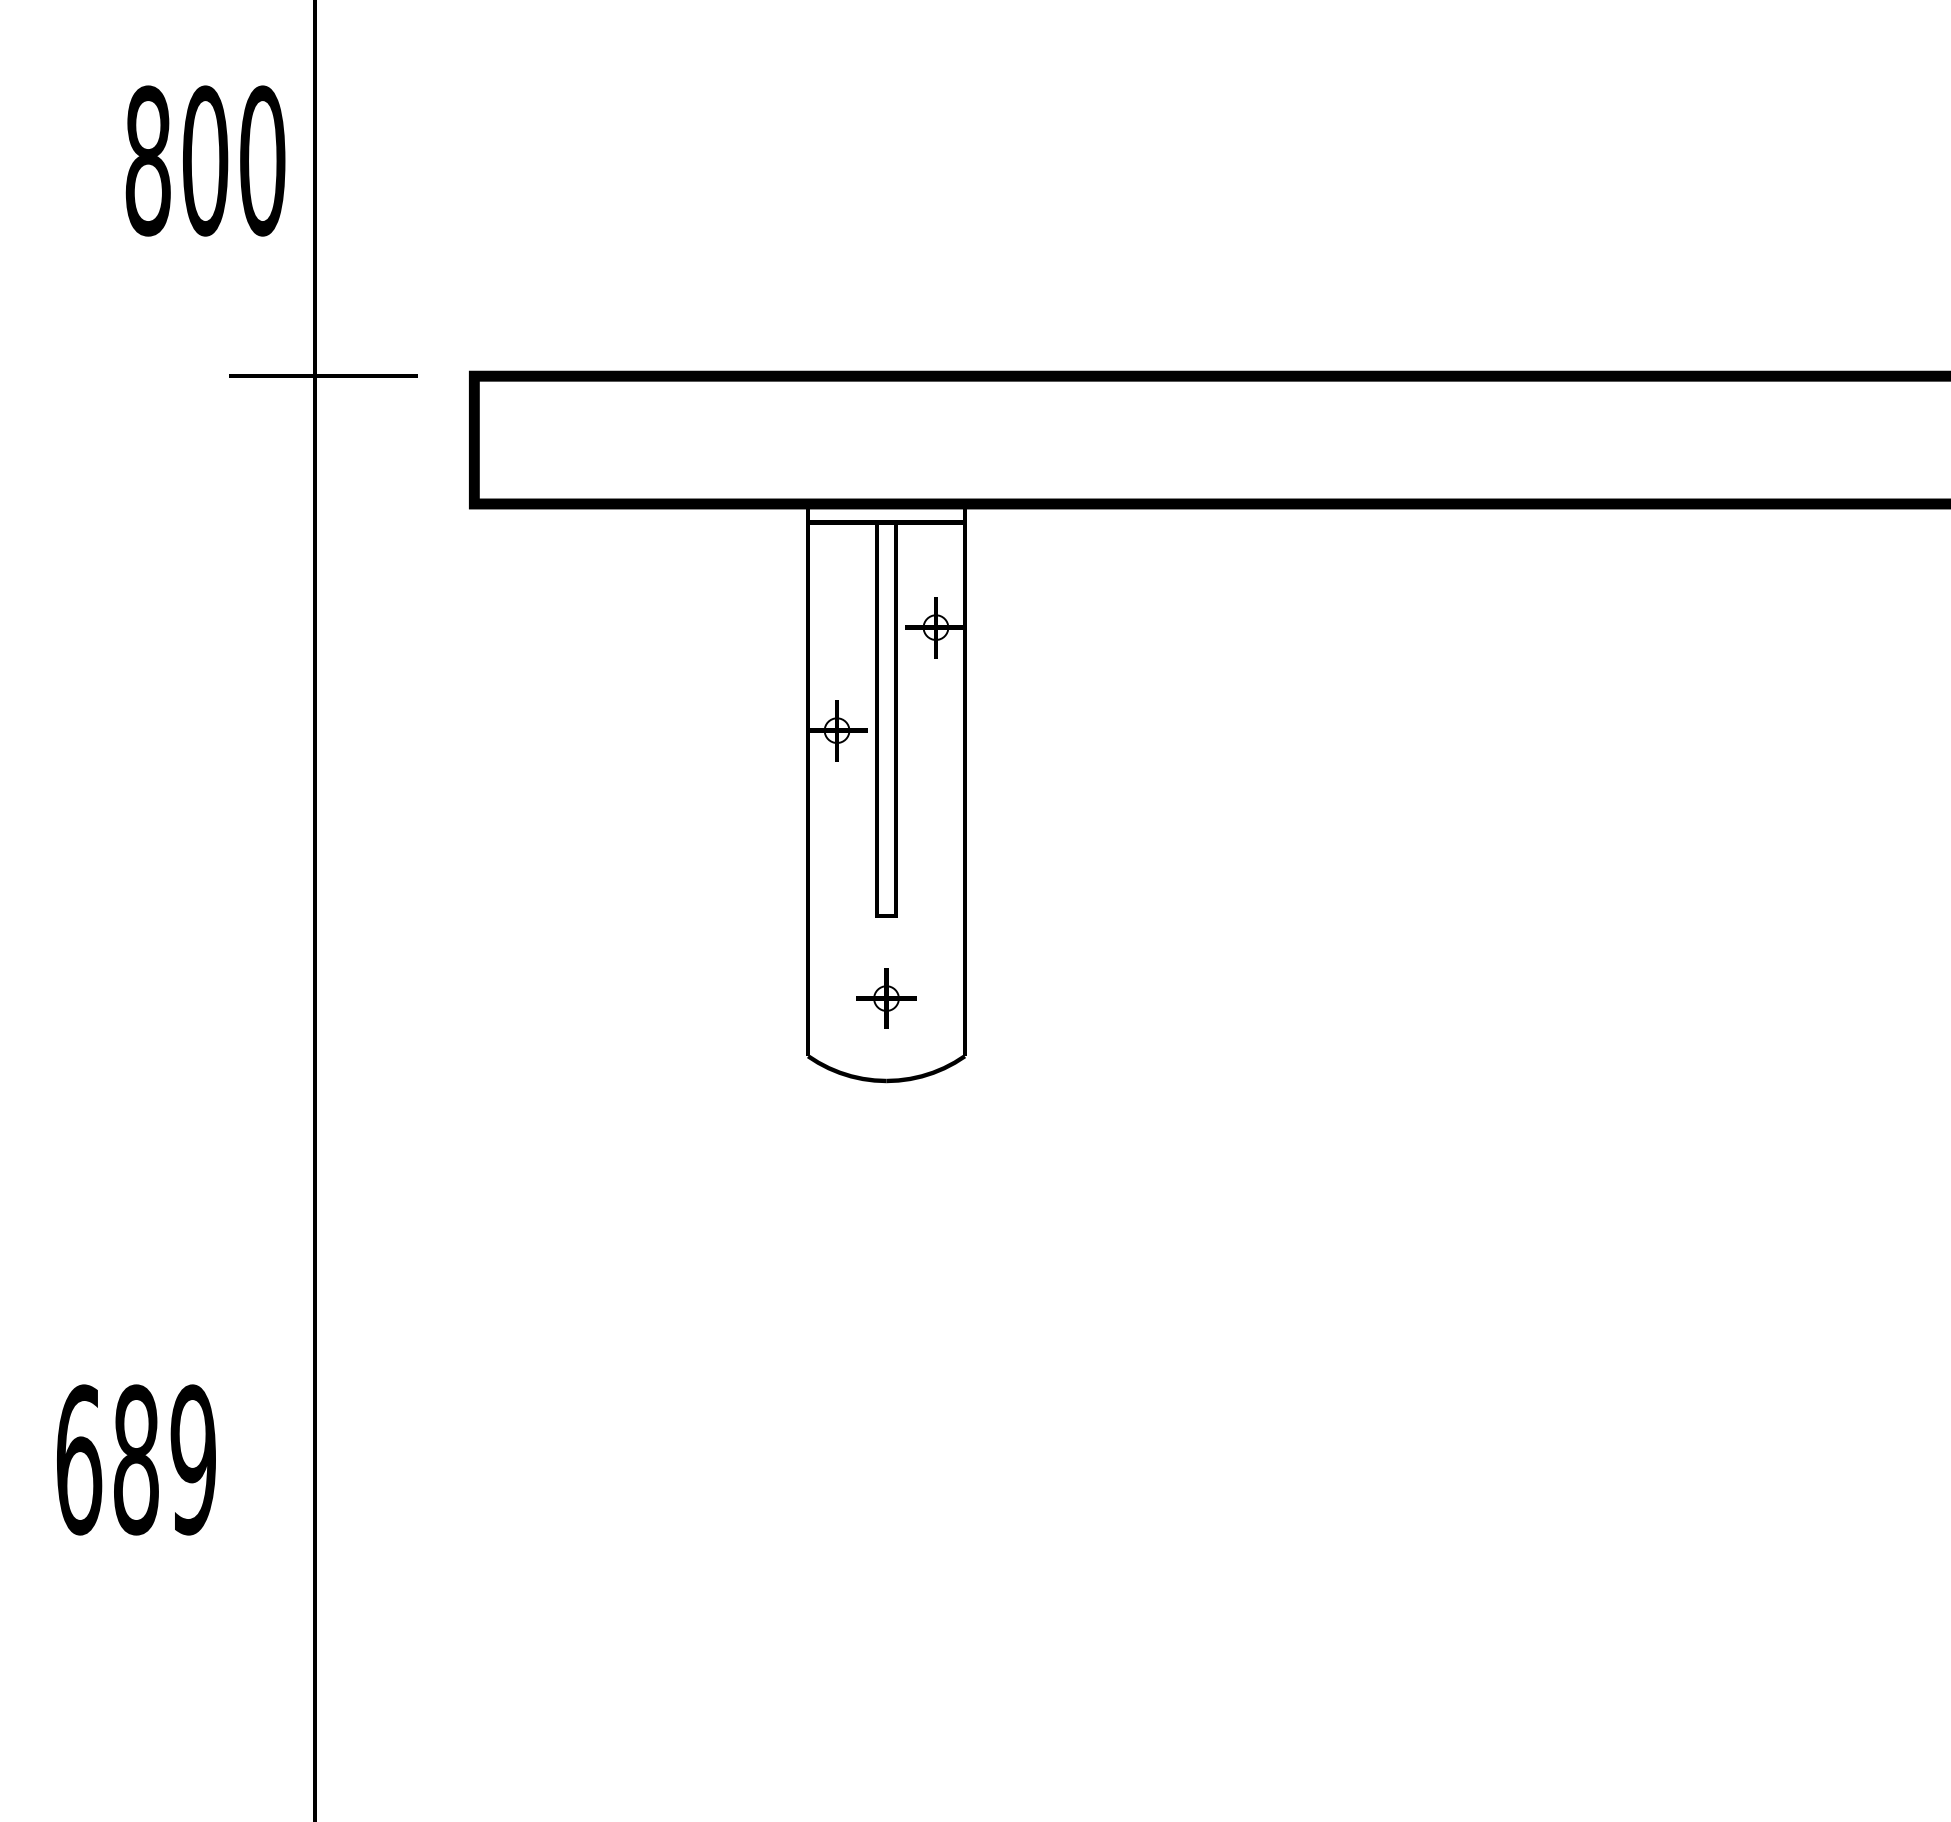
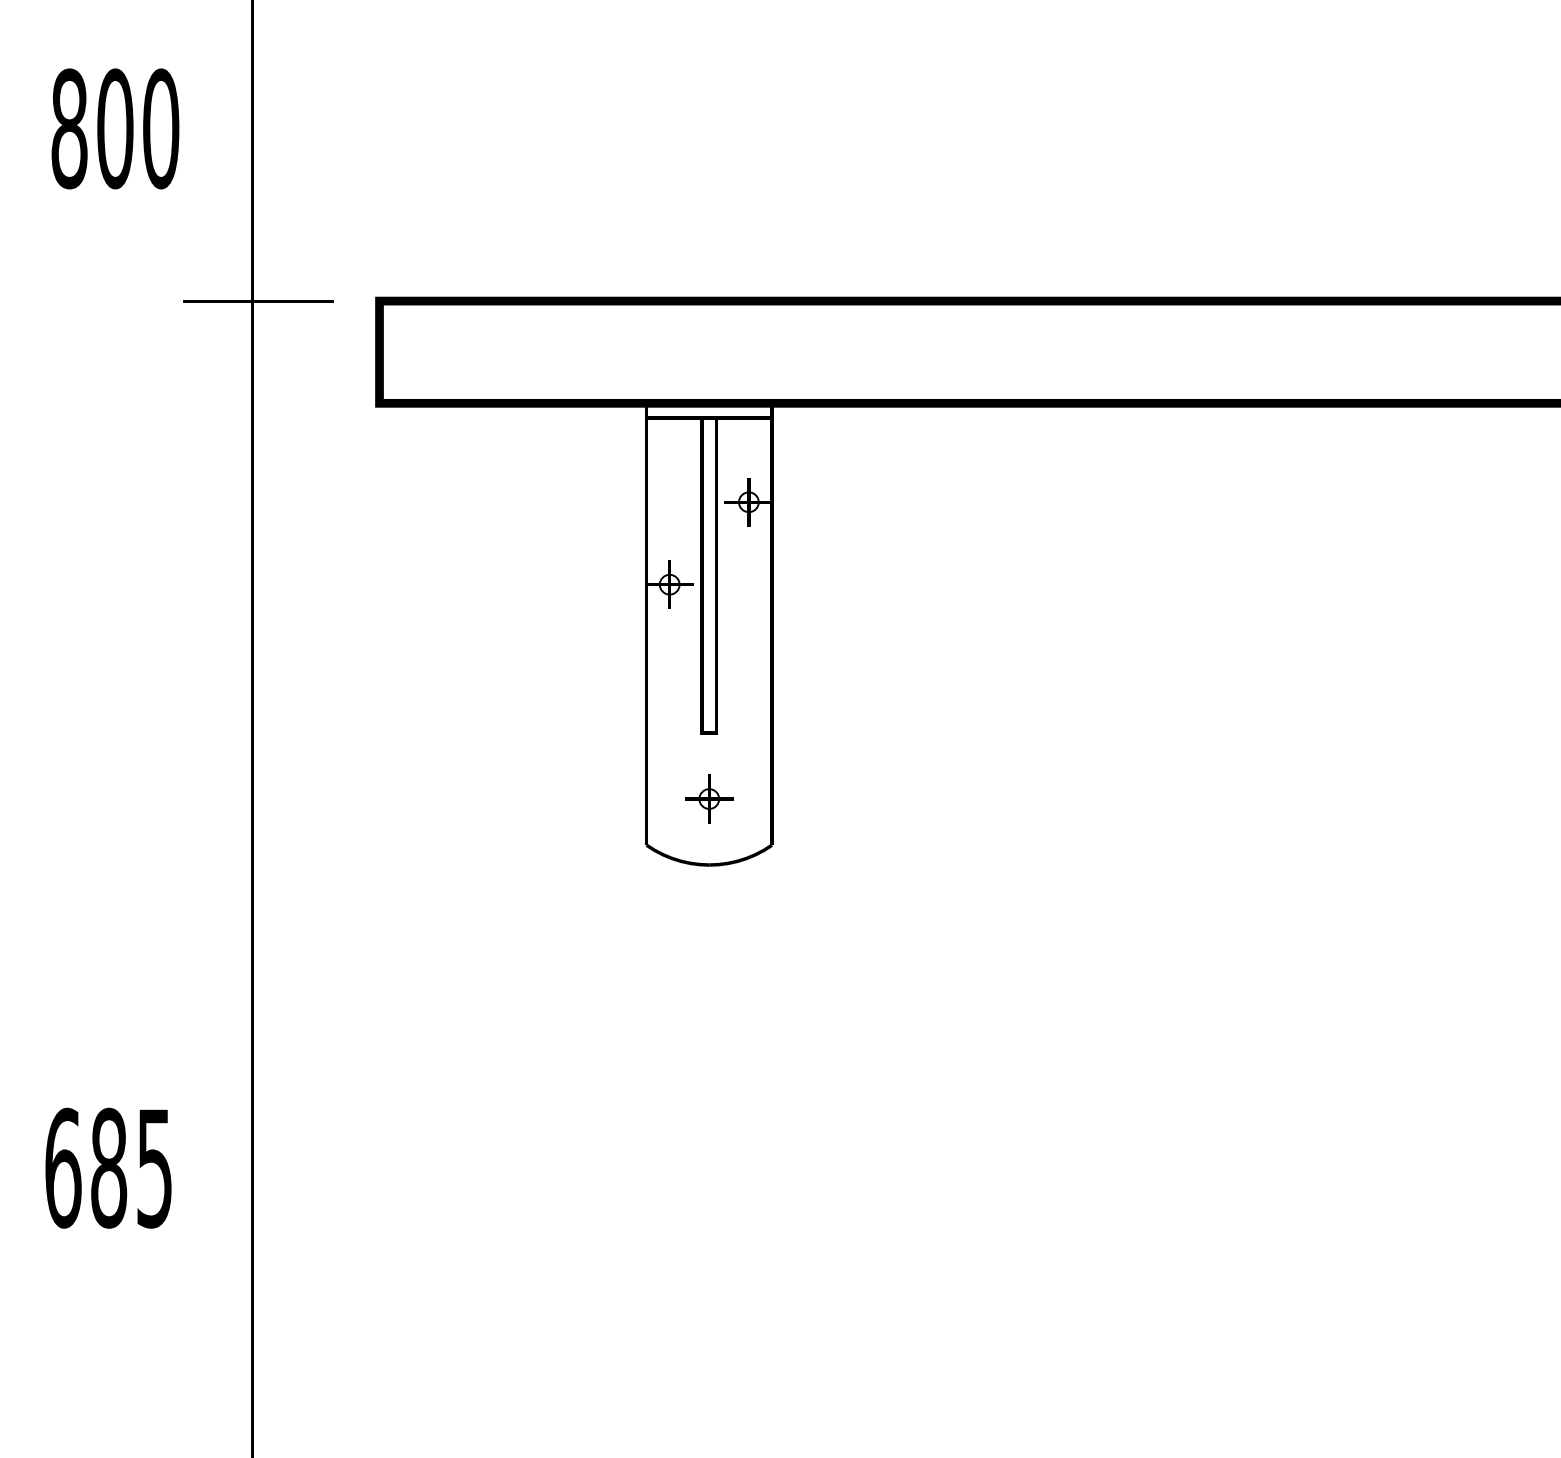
text: (205, 160) -> (115, 128), moved
text: (193, 1459) -> (154, 1167), 689 -> 685

